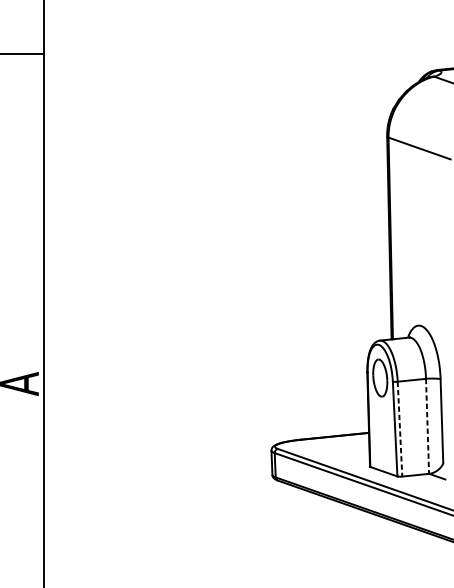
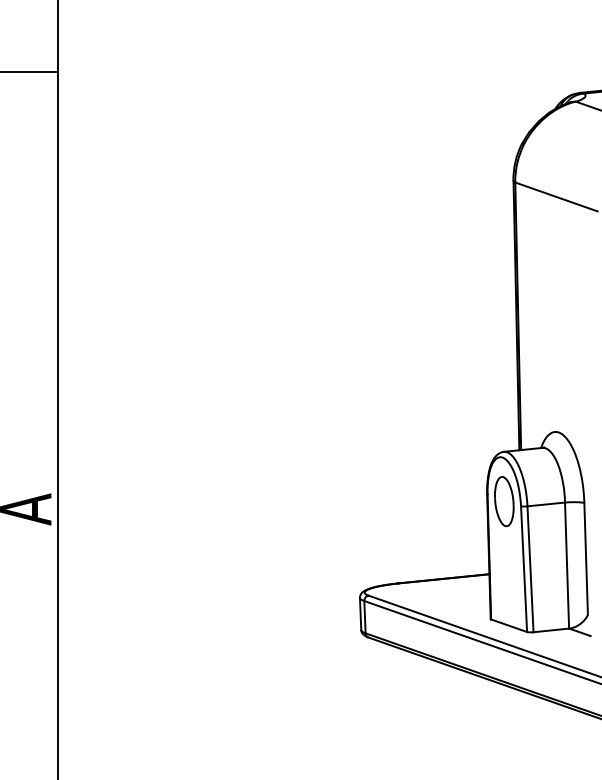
line: (427, 427) -> (567, 566), dashed -> solid
line: (399, 429) -> (530, 569), dashed -> solid

